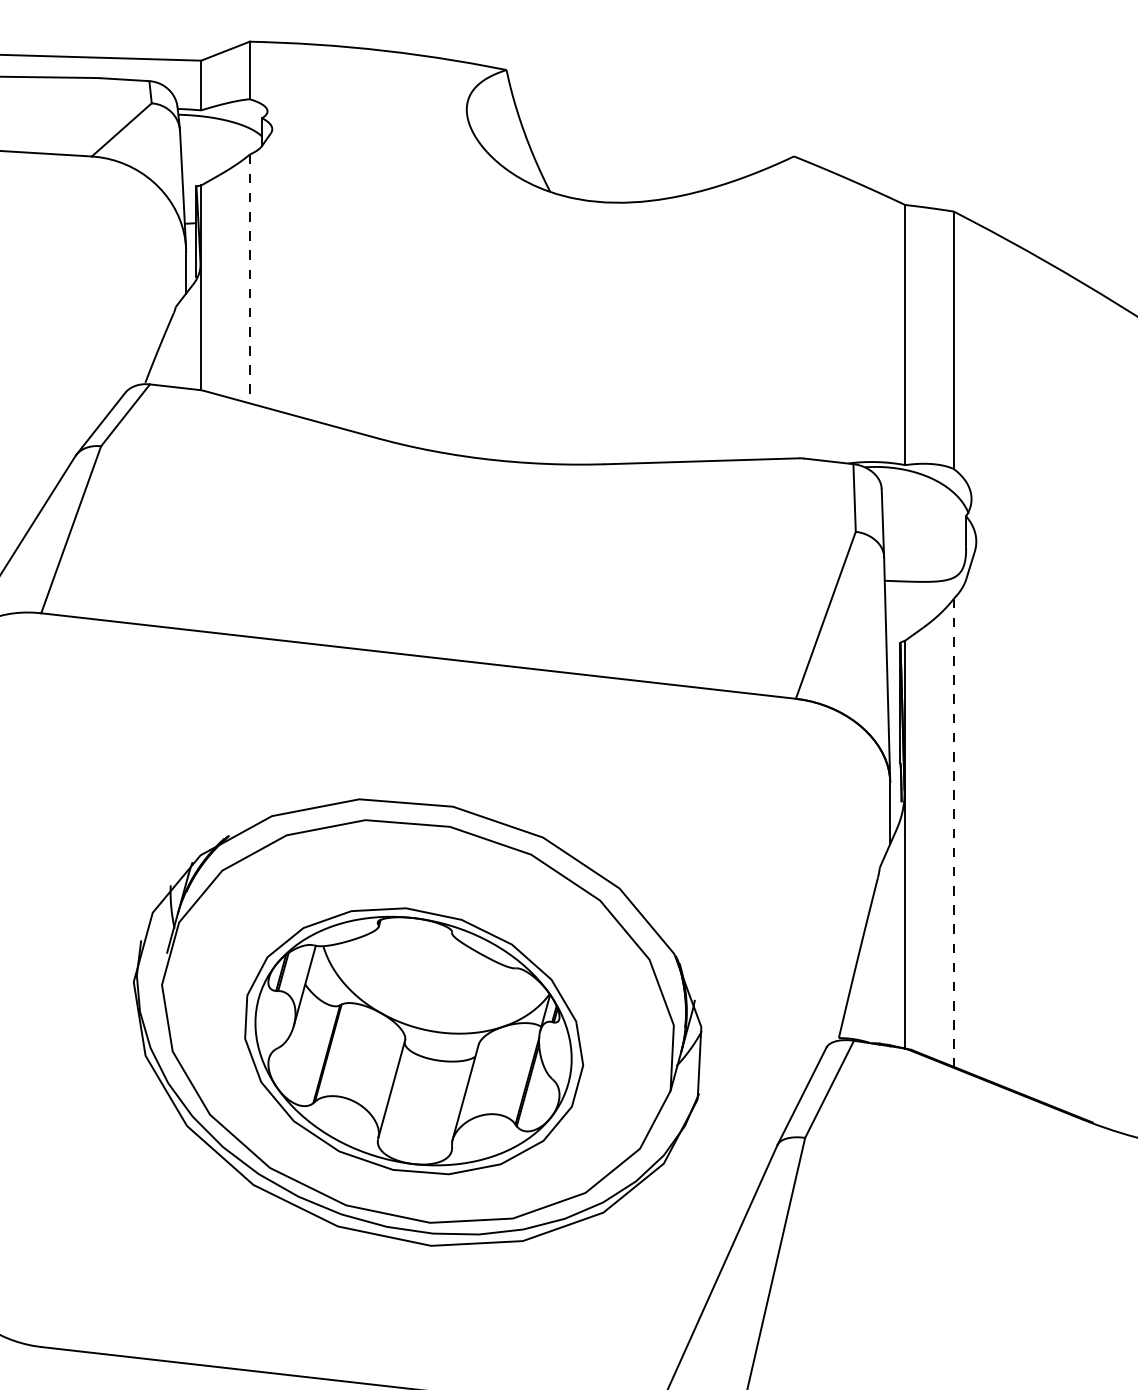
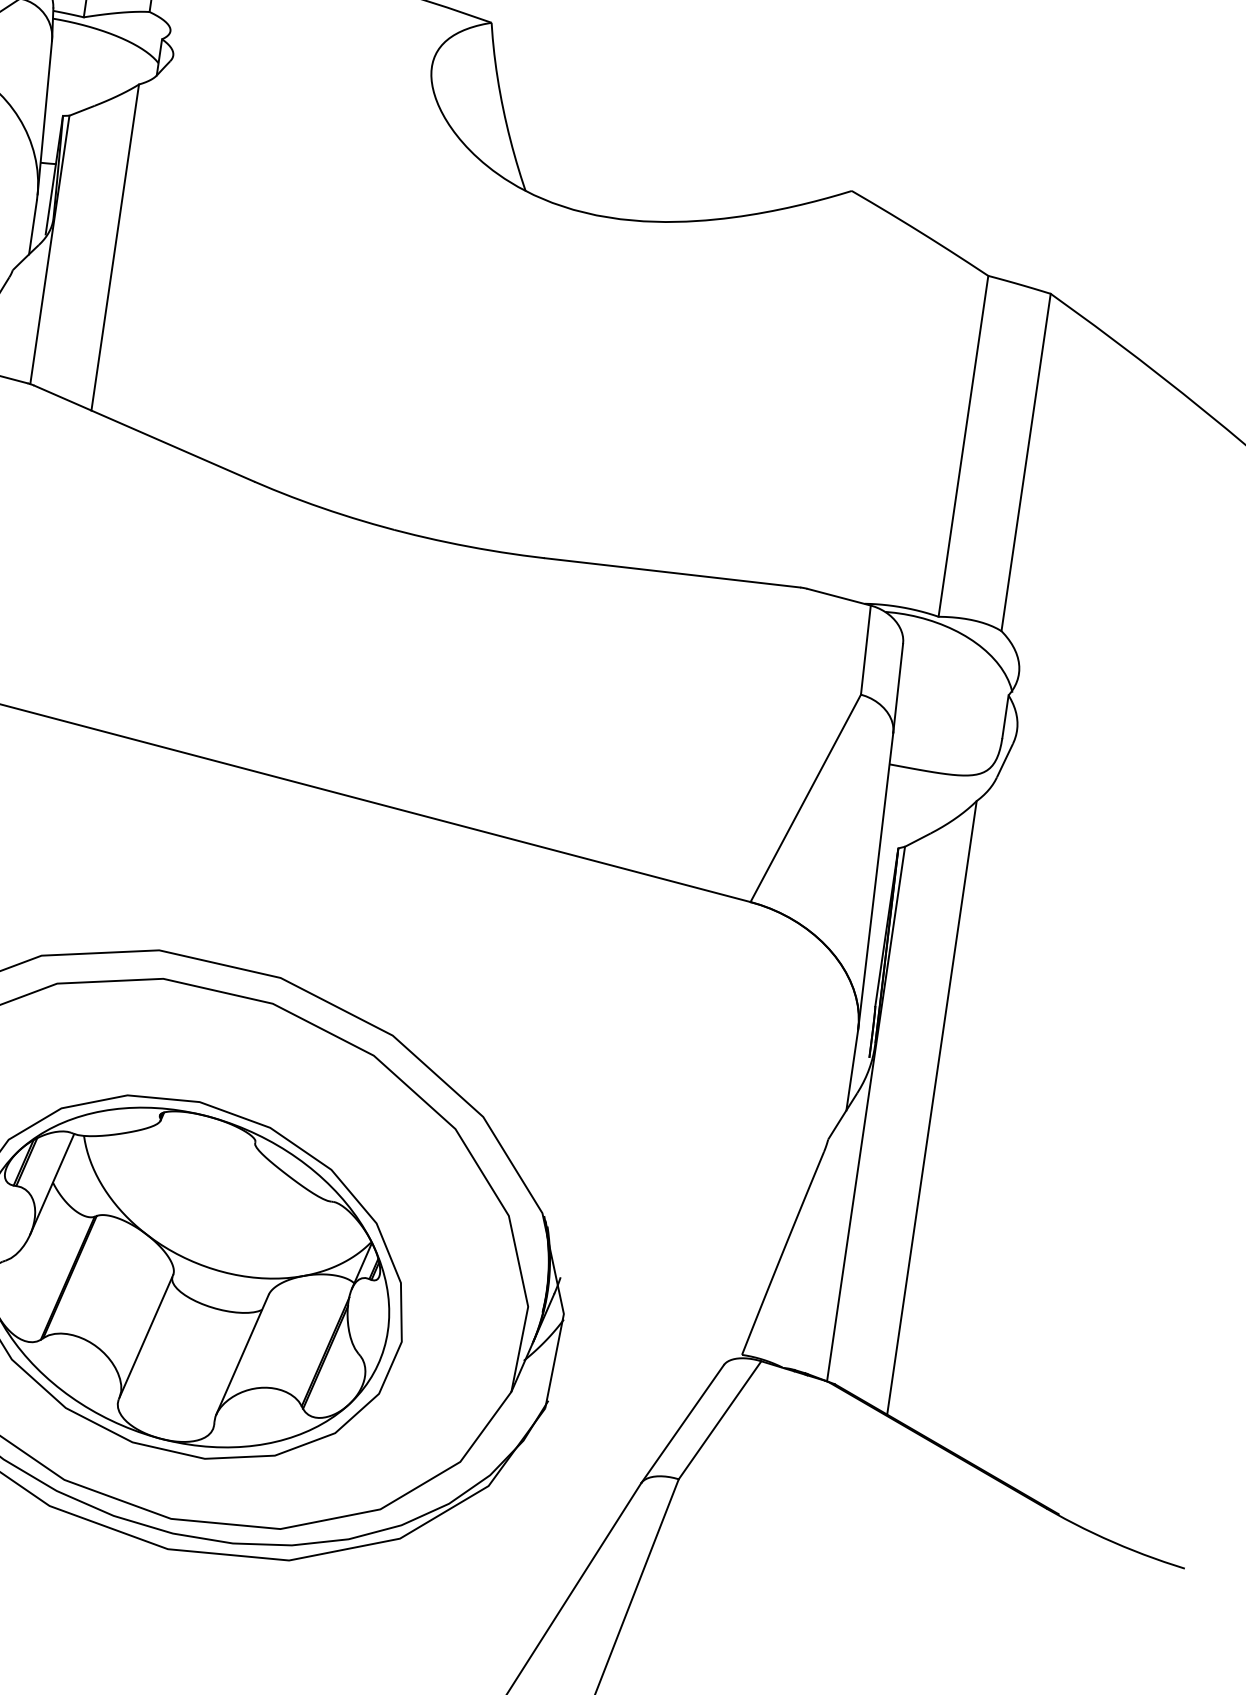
line: (249, 279) -> (114, 248), dashed -> solid
line: (953, 833) -> (931, 1108), dashed -> solid

